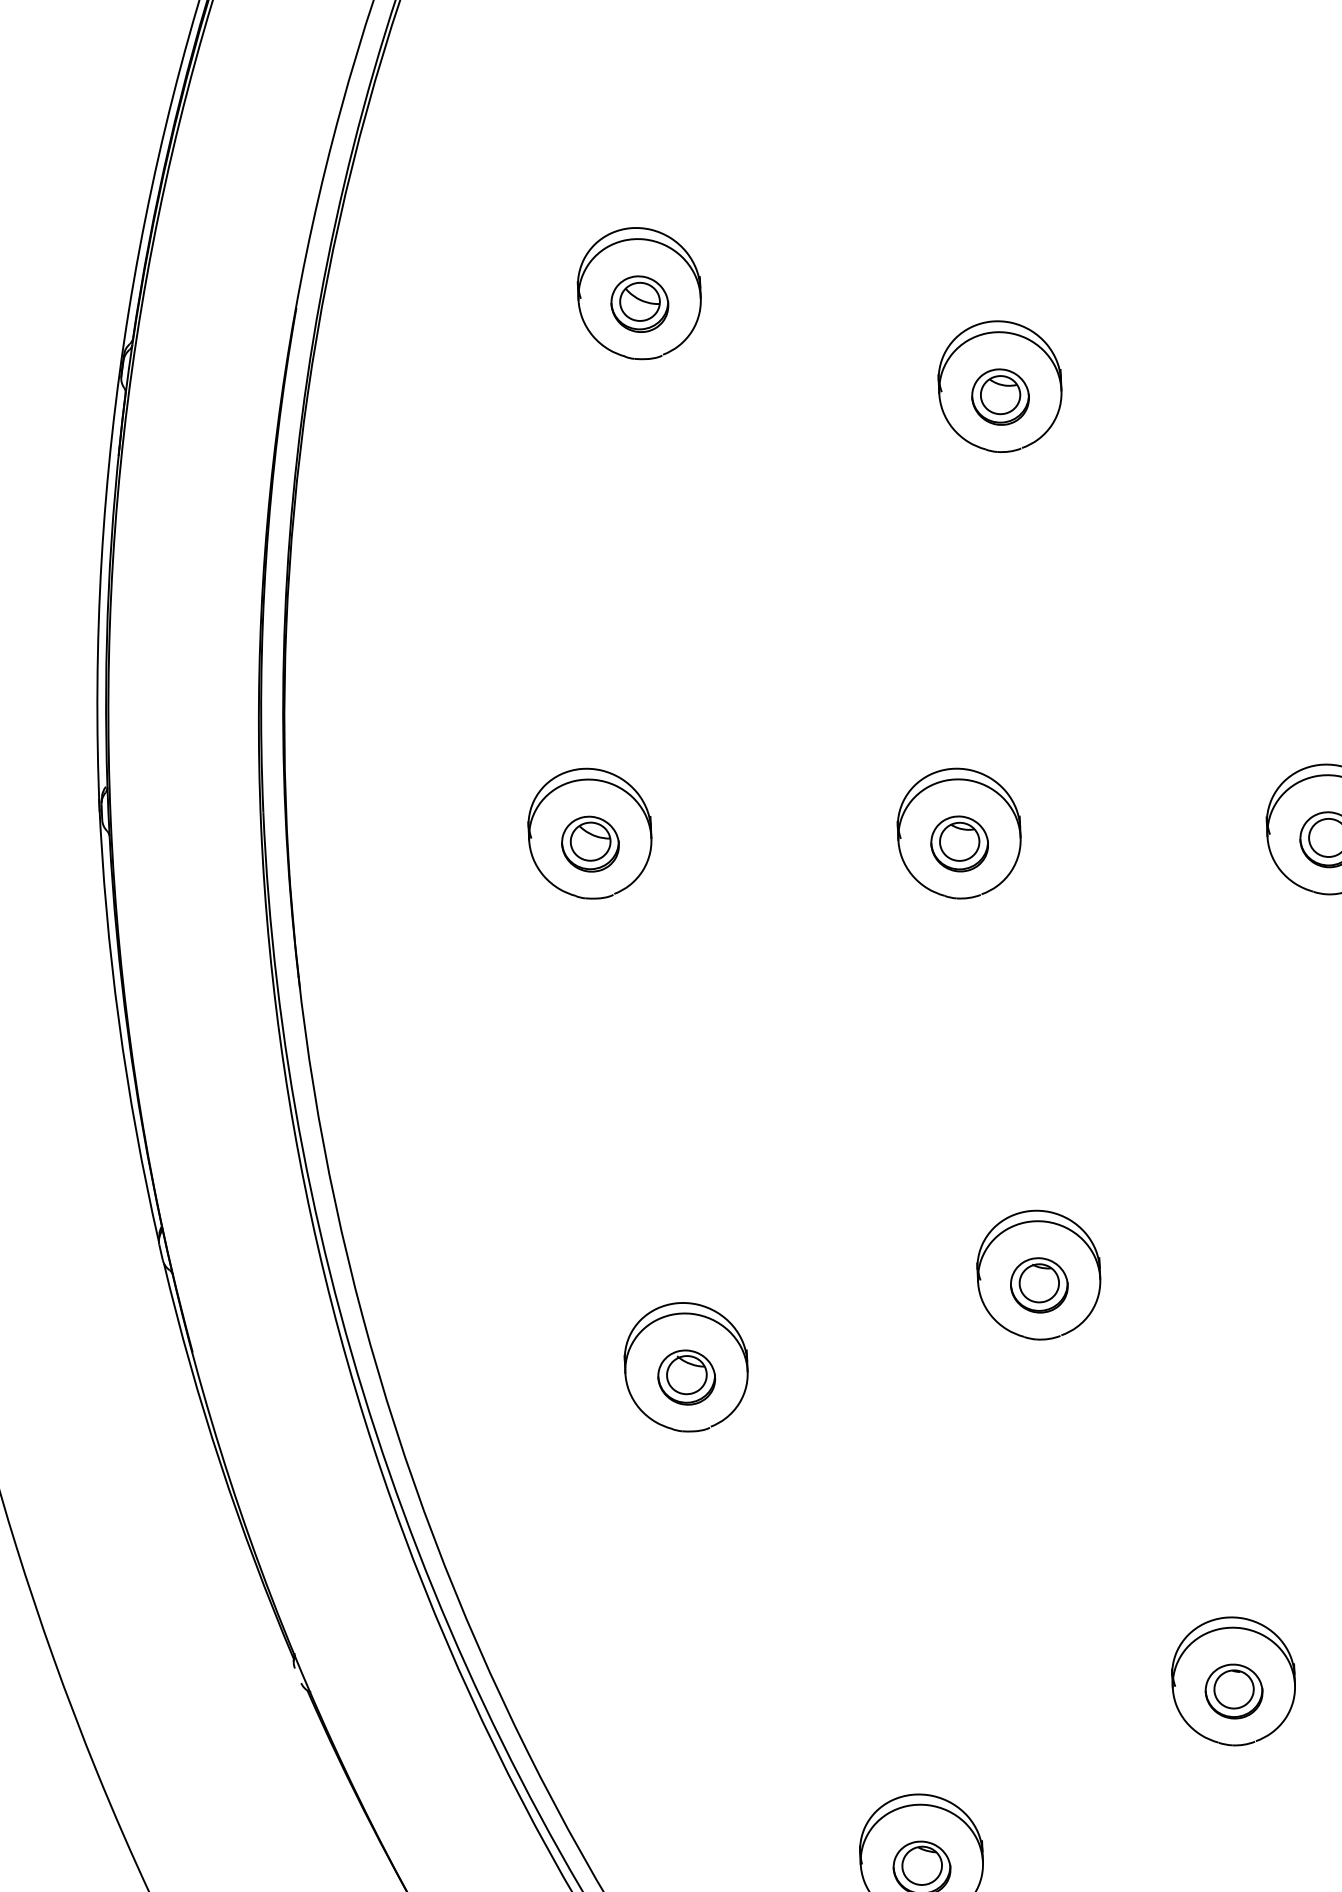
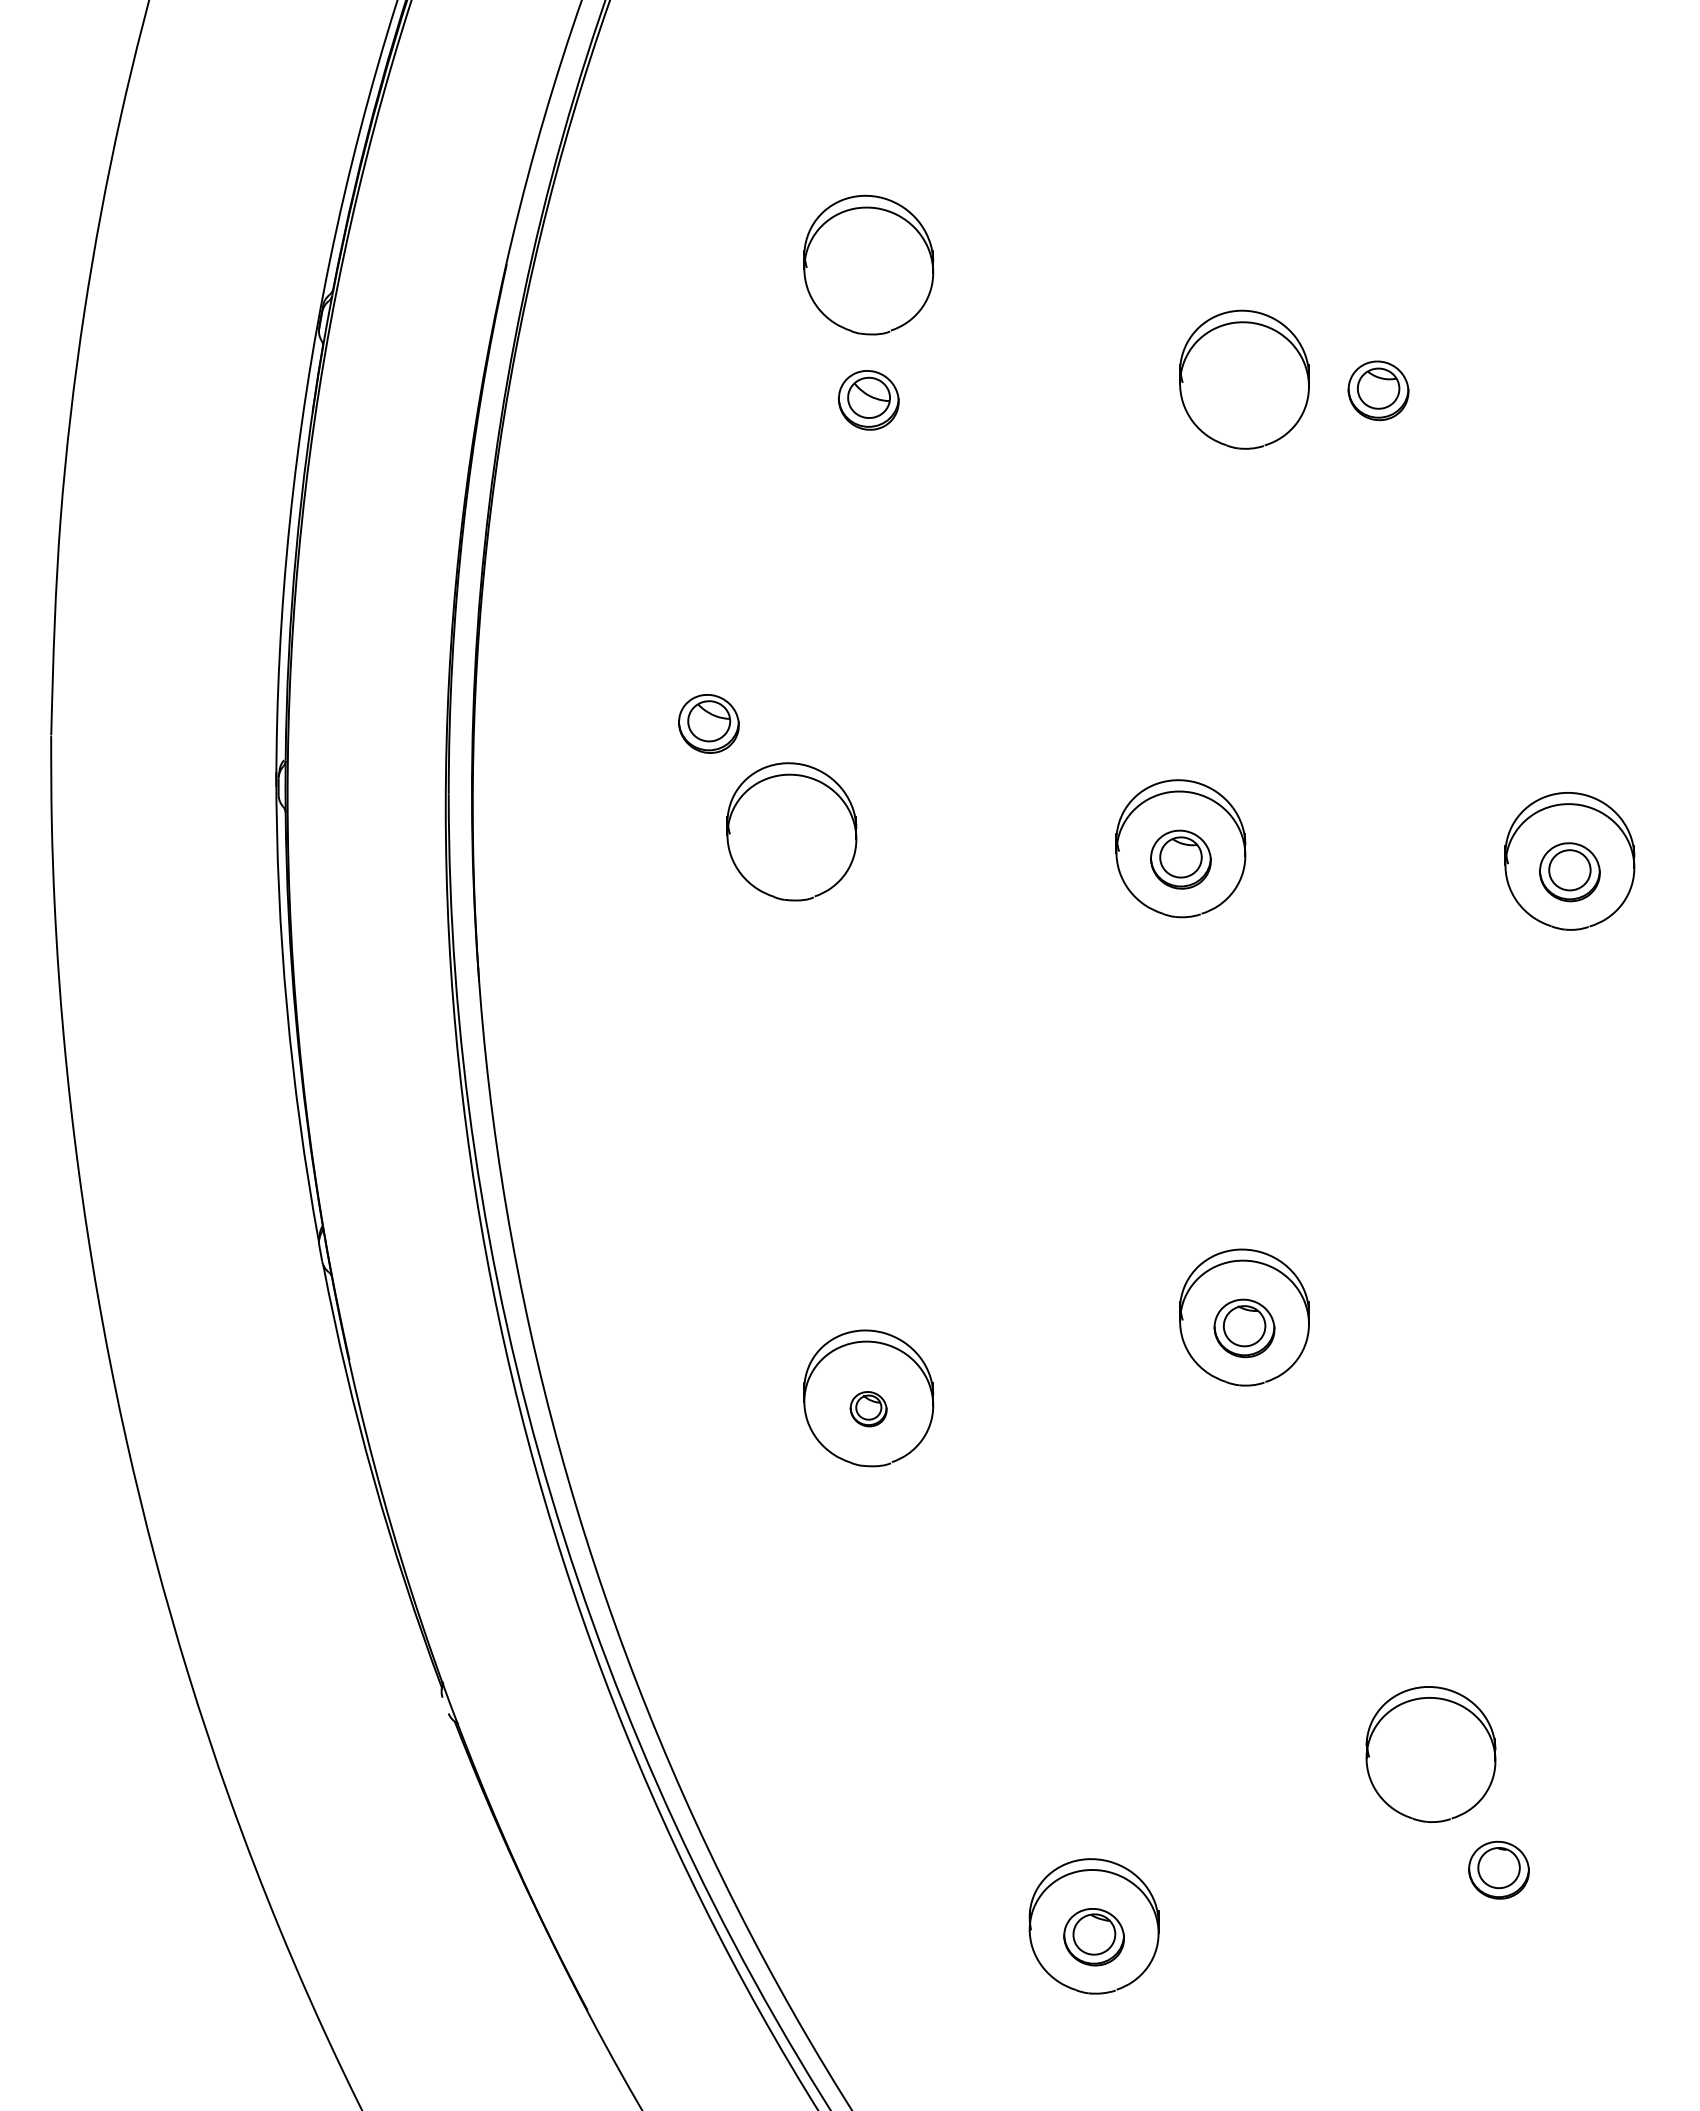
part: (639, 304) -> (868, 400), moved
part: (1000, 396) -> (1378, 390), moved
part: (590, 843) -> (708, 723), moved
part: (686, 1376) -> (868, 1408), size x0.6
part: (1233, 1690) -> (1498, 1869), moved

